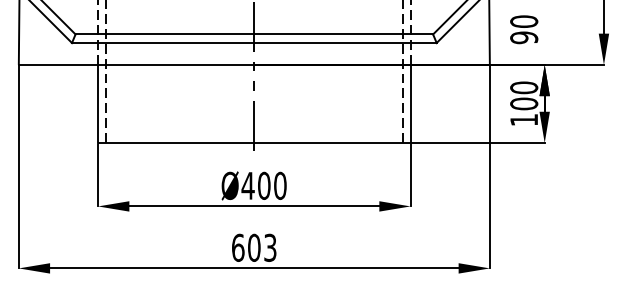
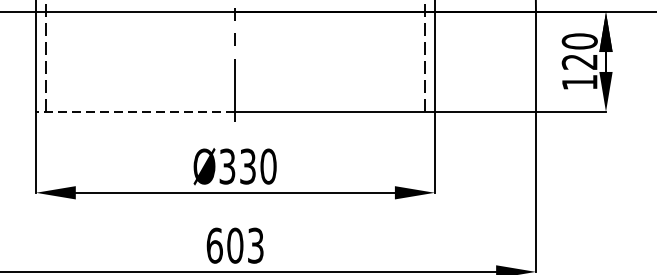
text: (524, 103) -> (580, 61), 100 -> 120
line: (175, 143) -> (134, 112), solid -> dashed
text: (255, 185) -> (236, 166), Ø400 -> Ø330

